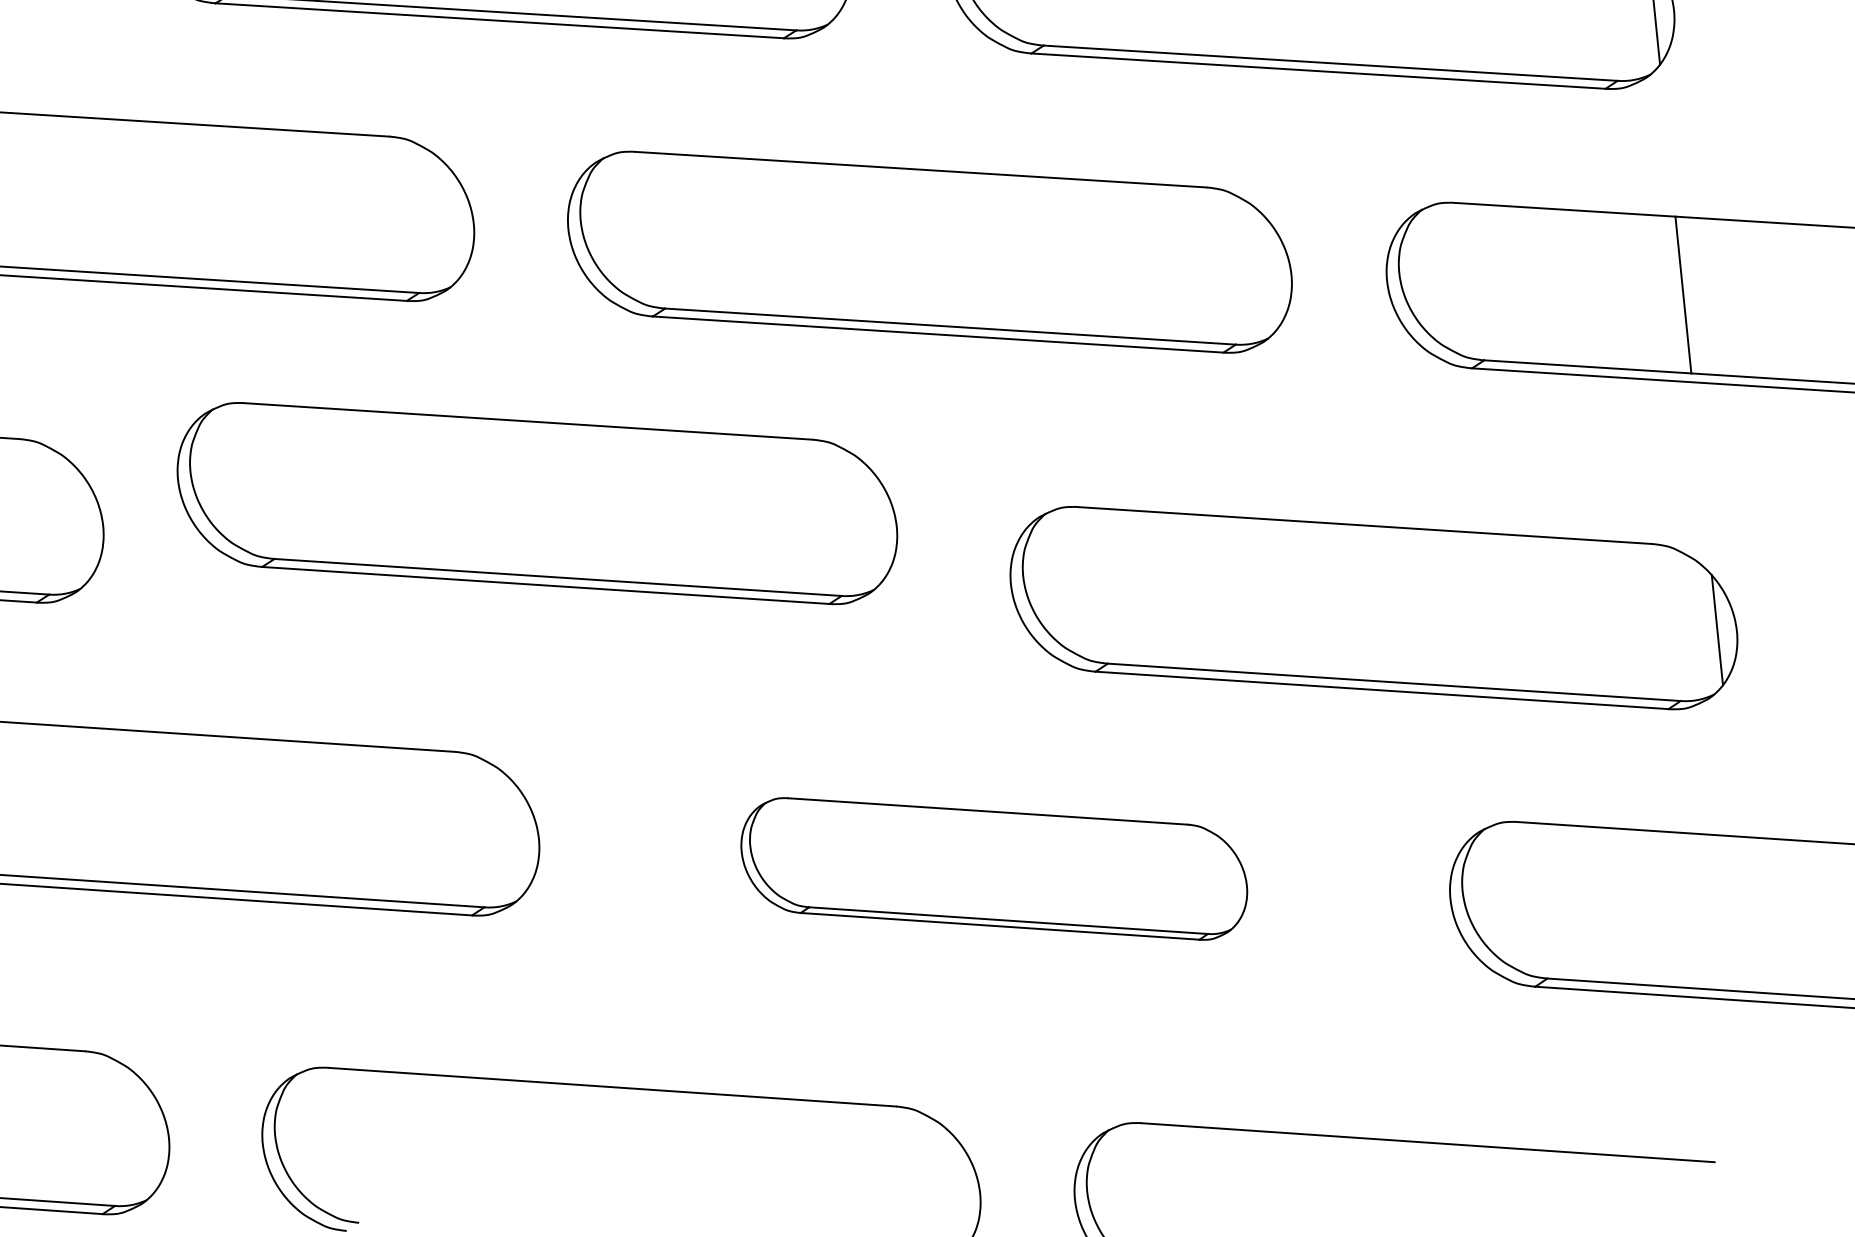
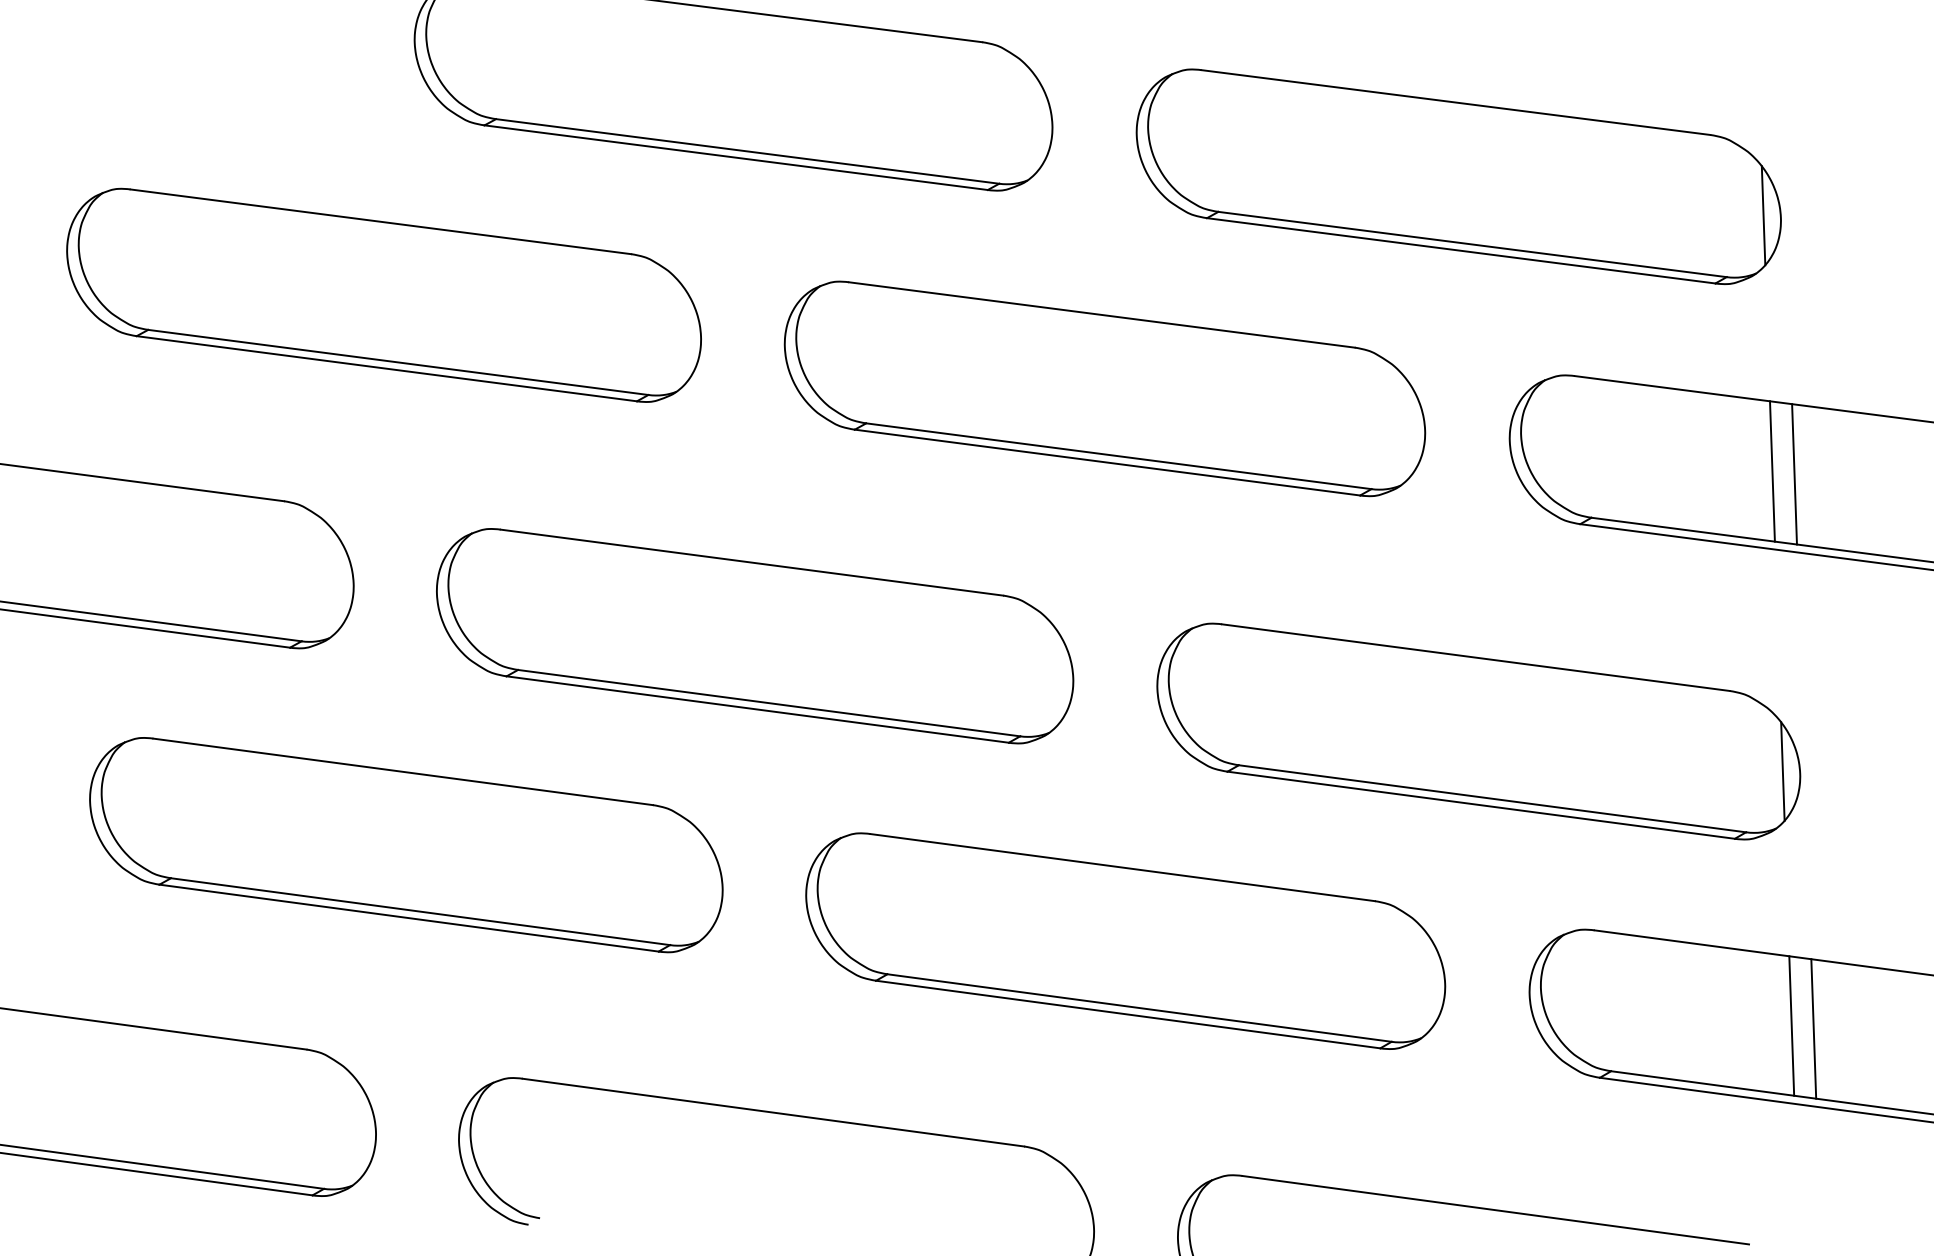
line: (1708, 296) -> (1794, 474), added
part: (537, 503) -> (755, 636), moved
part: (993, 868) -> (1125, 940), size x1.43
line: (1745, 913) -> (1791, 1025), added
line: (1770, 915) -> (1813, 1028), added

